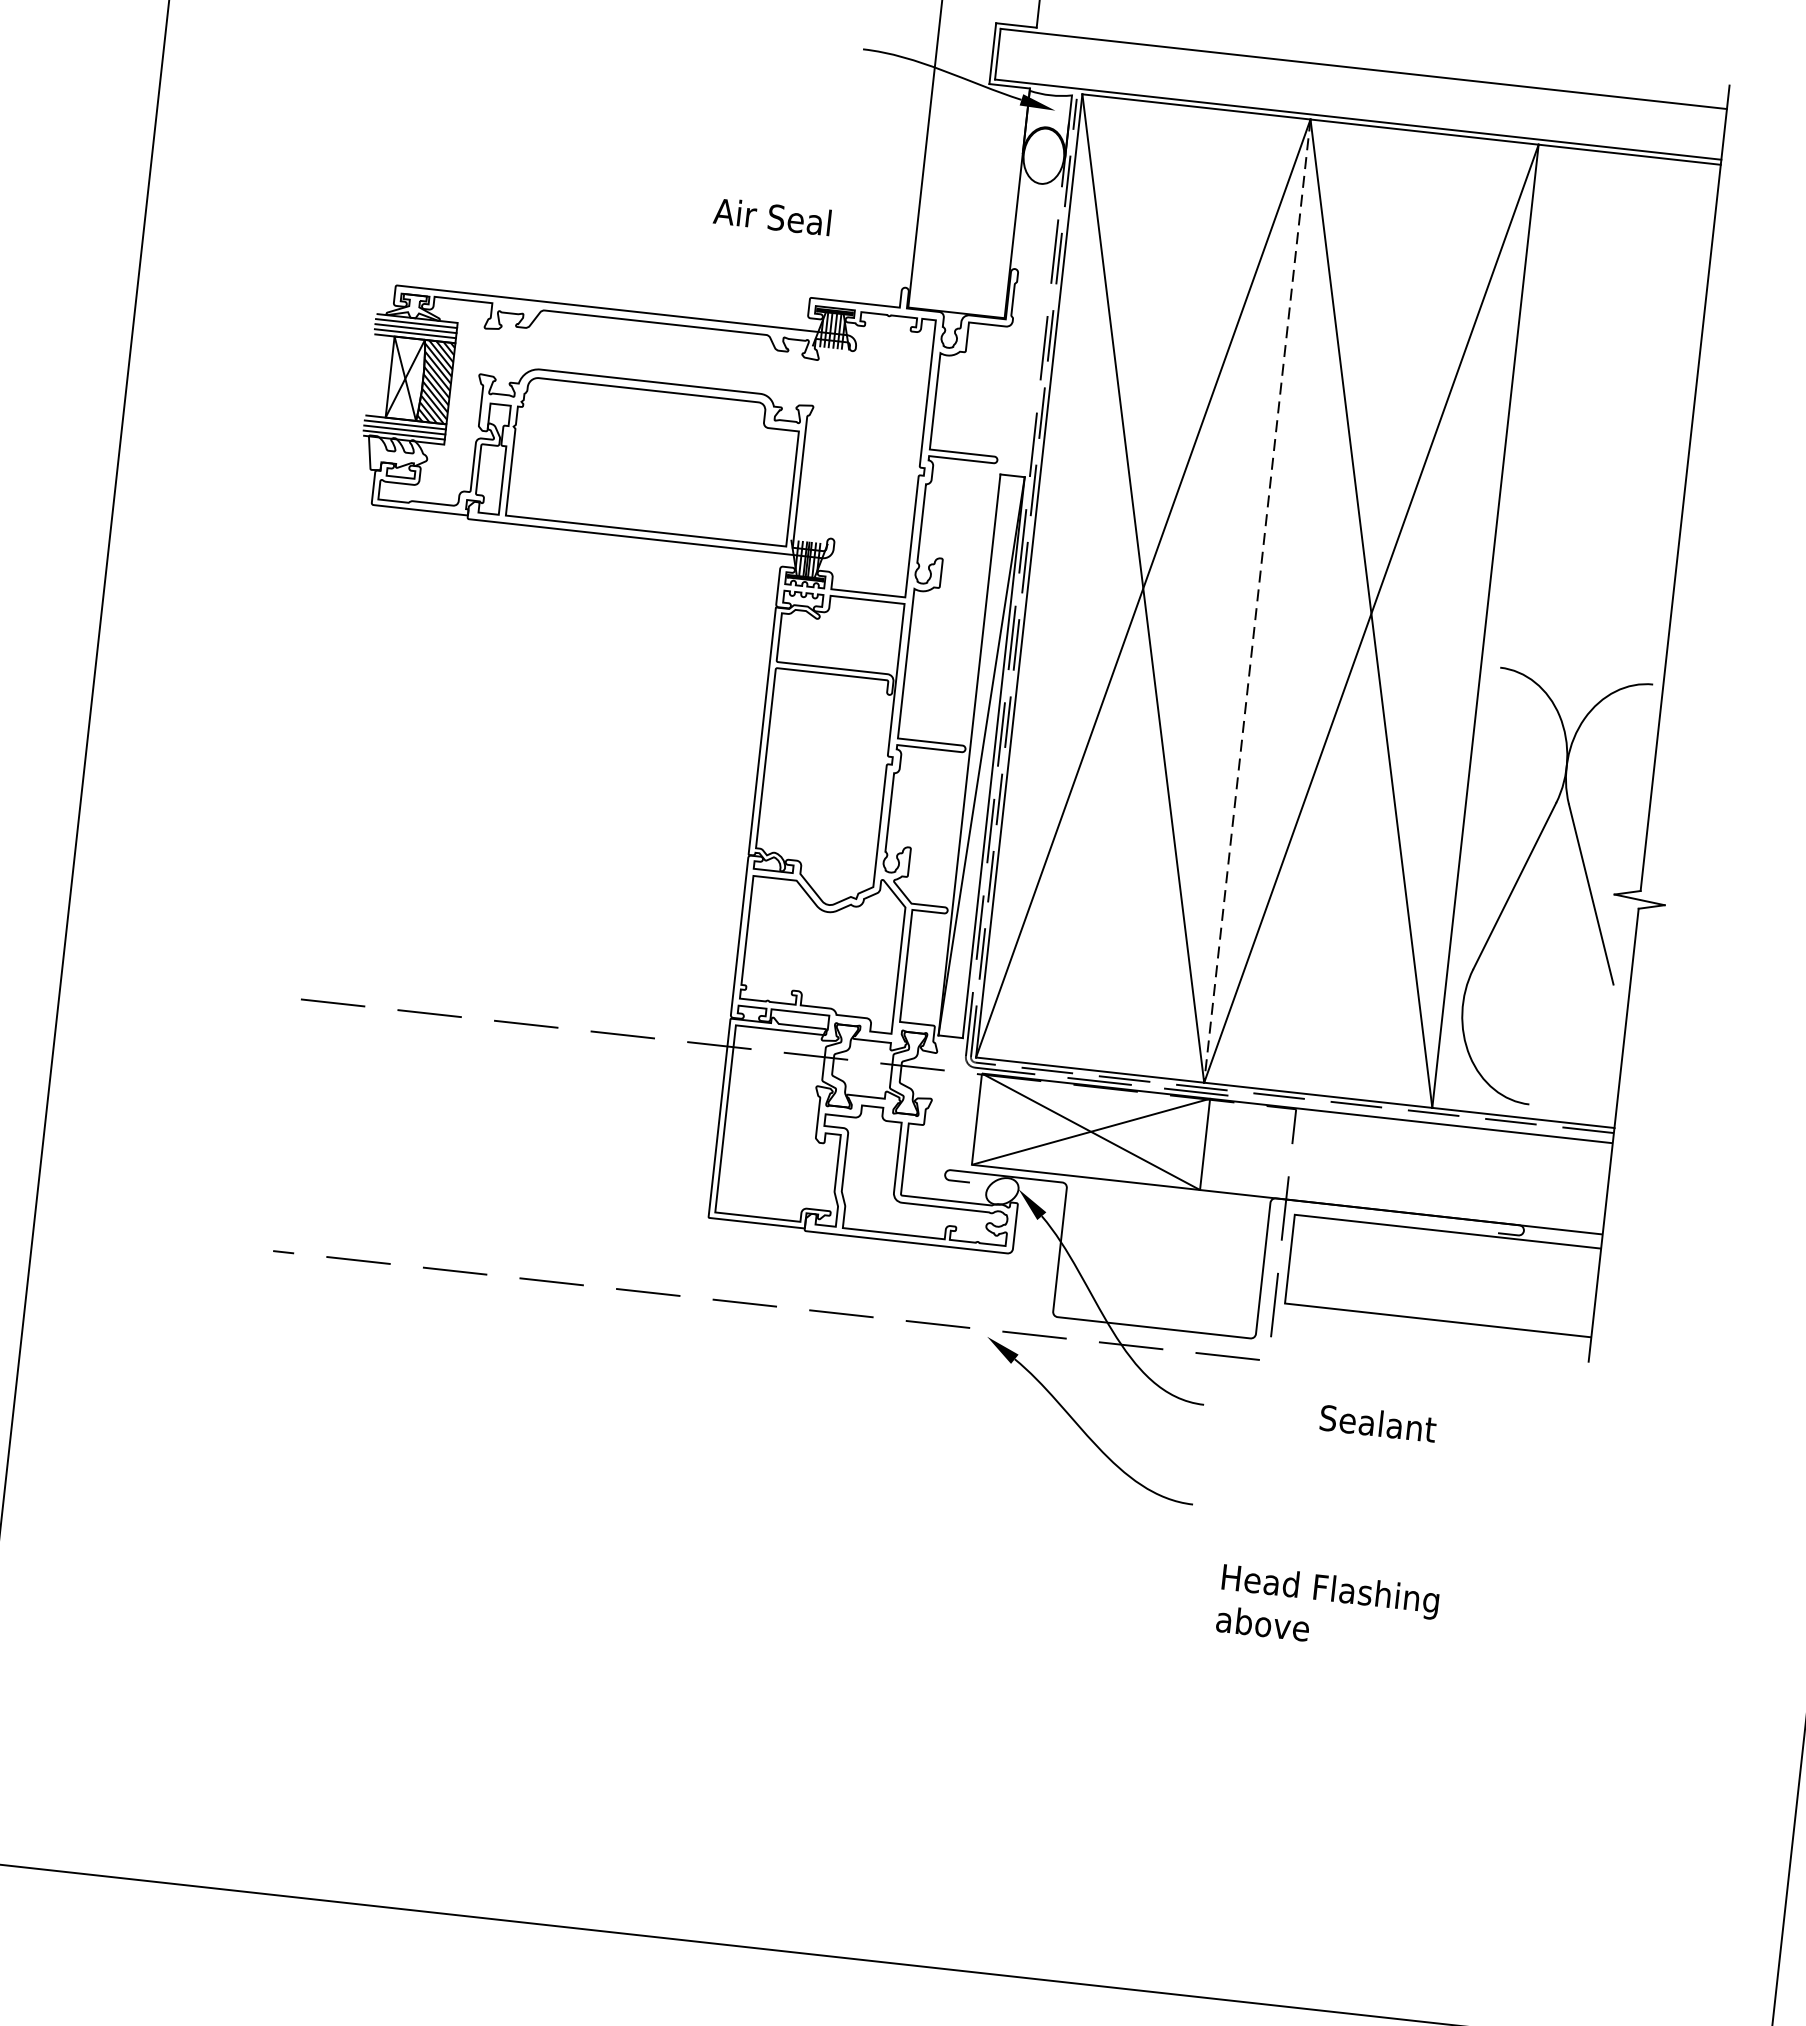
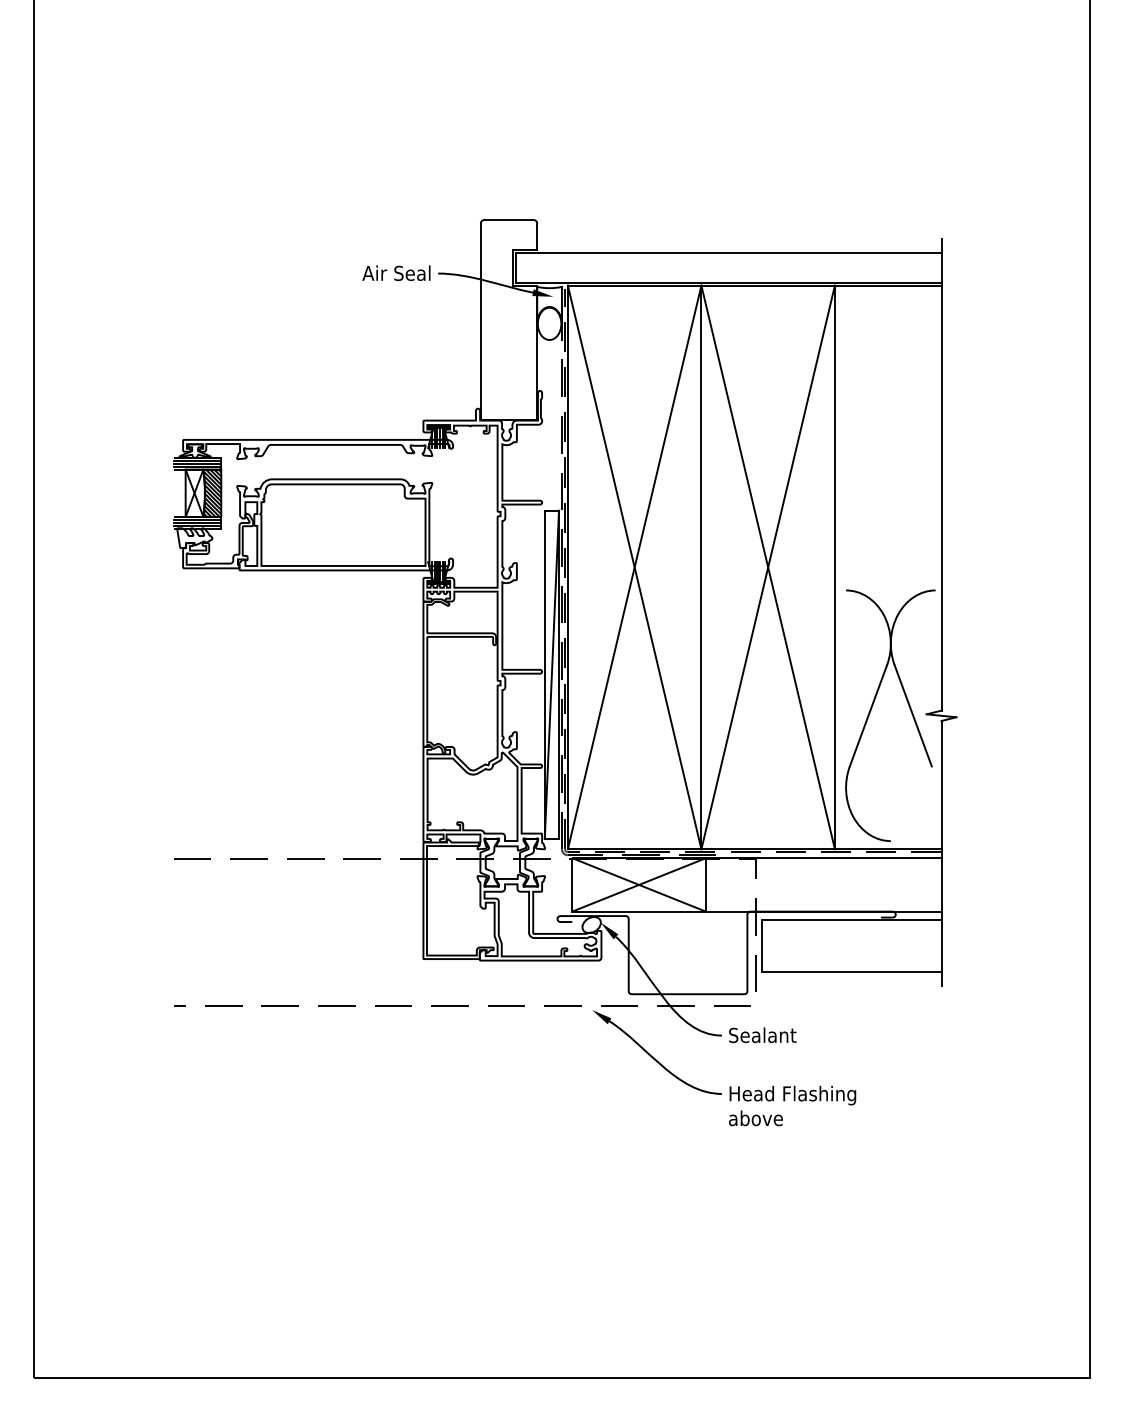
text: (772, 215) -> (396, 272), moved
line: (1257, 601) -> (701, 567), dashed -> solid
text: (1377, 1423) -> (762, 1035), moved
text: (1327, 1608) -> (792, 1105), moved

